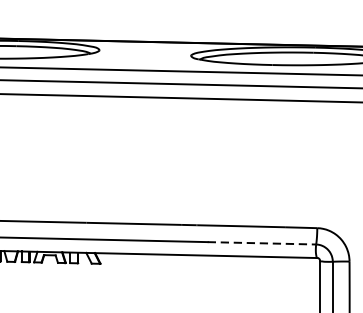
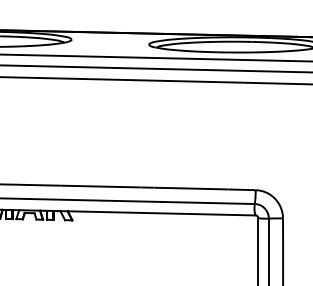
line: (261, 243) -> (208, 203), dashed -> solid

